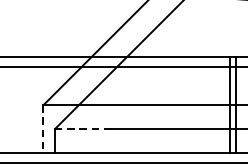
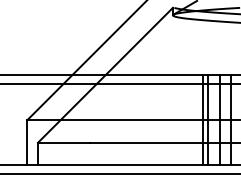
line: (83, 128) -> (64, 142), dashed -> solid
line: (42, 129) -> (26, 143), dashed -> solid

